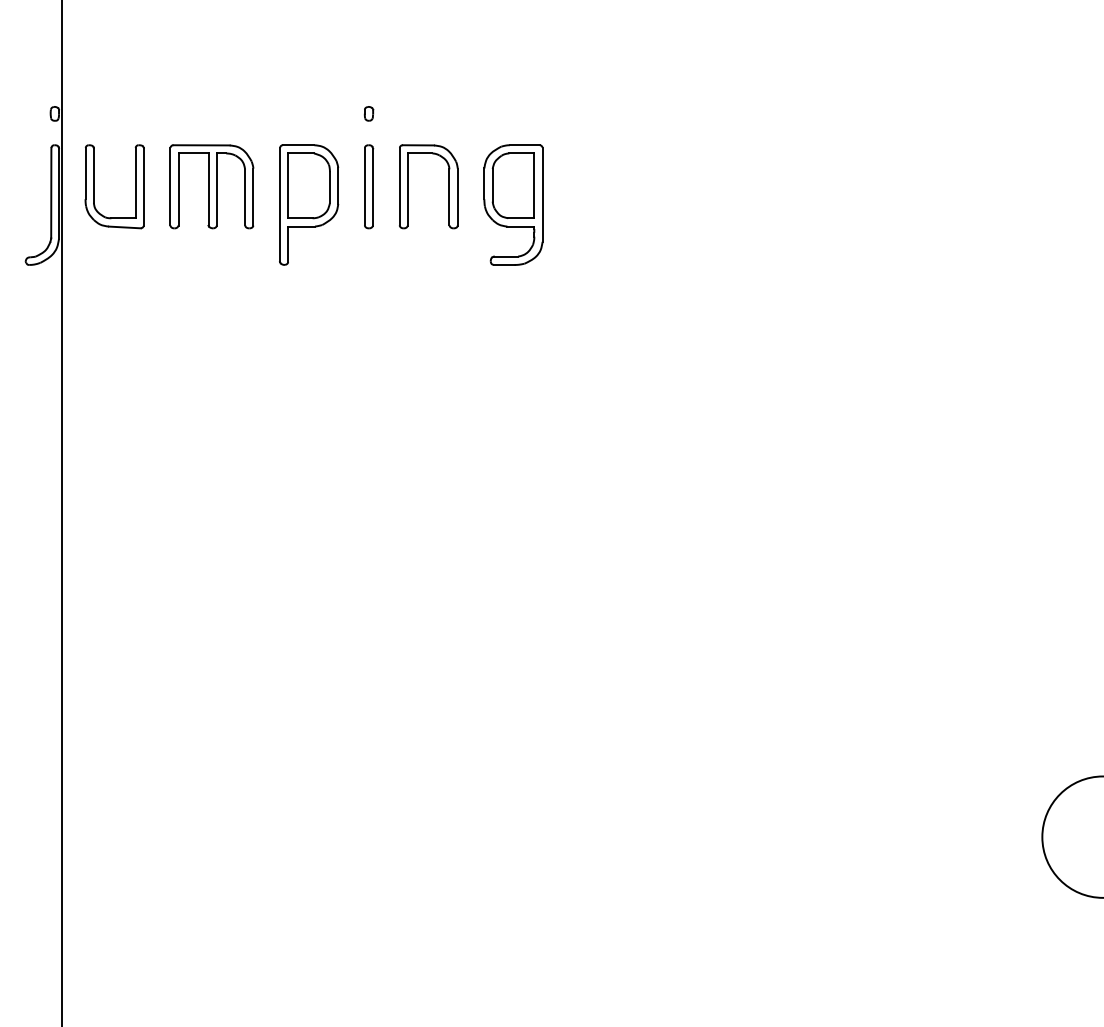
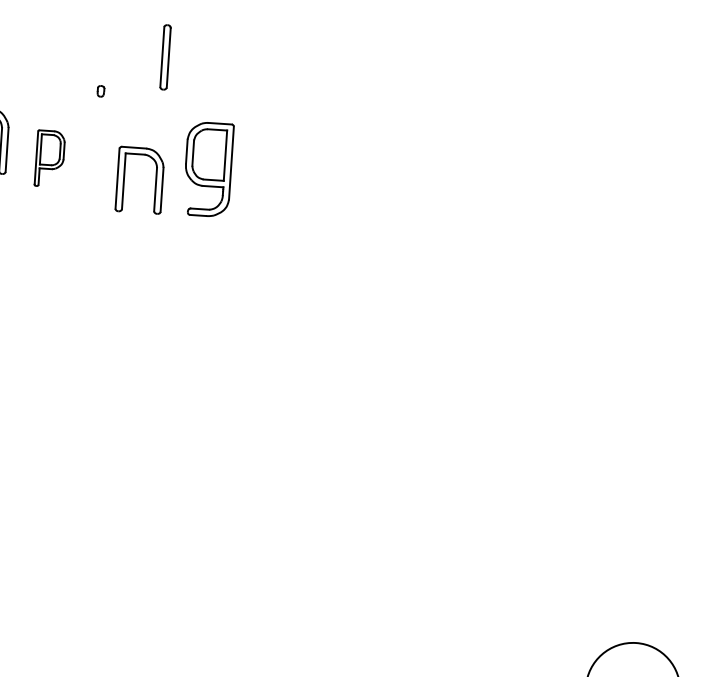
part: (369, 186) -> (165, 57), moved
part: (408, 186) -> (124, 179), moved
part: (309, 204) -> (50, 158), size x0.6

